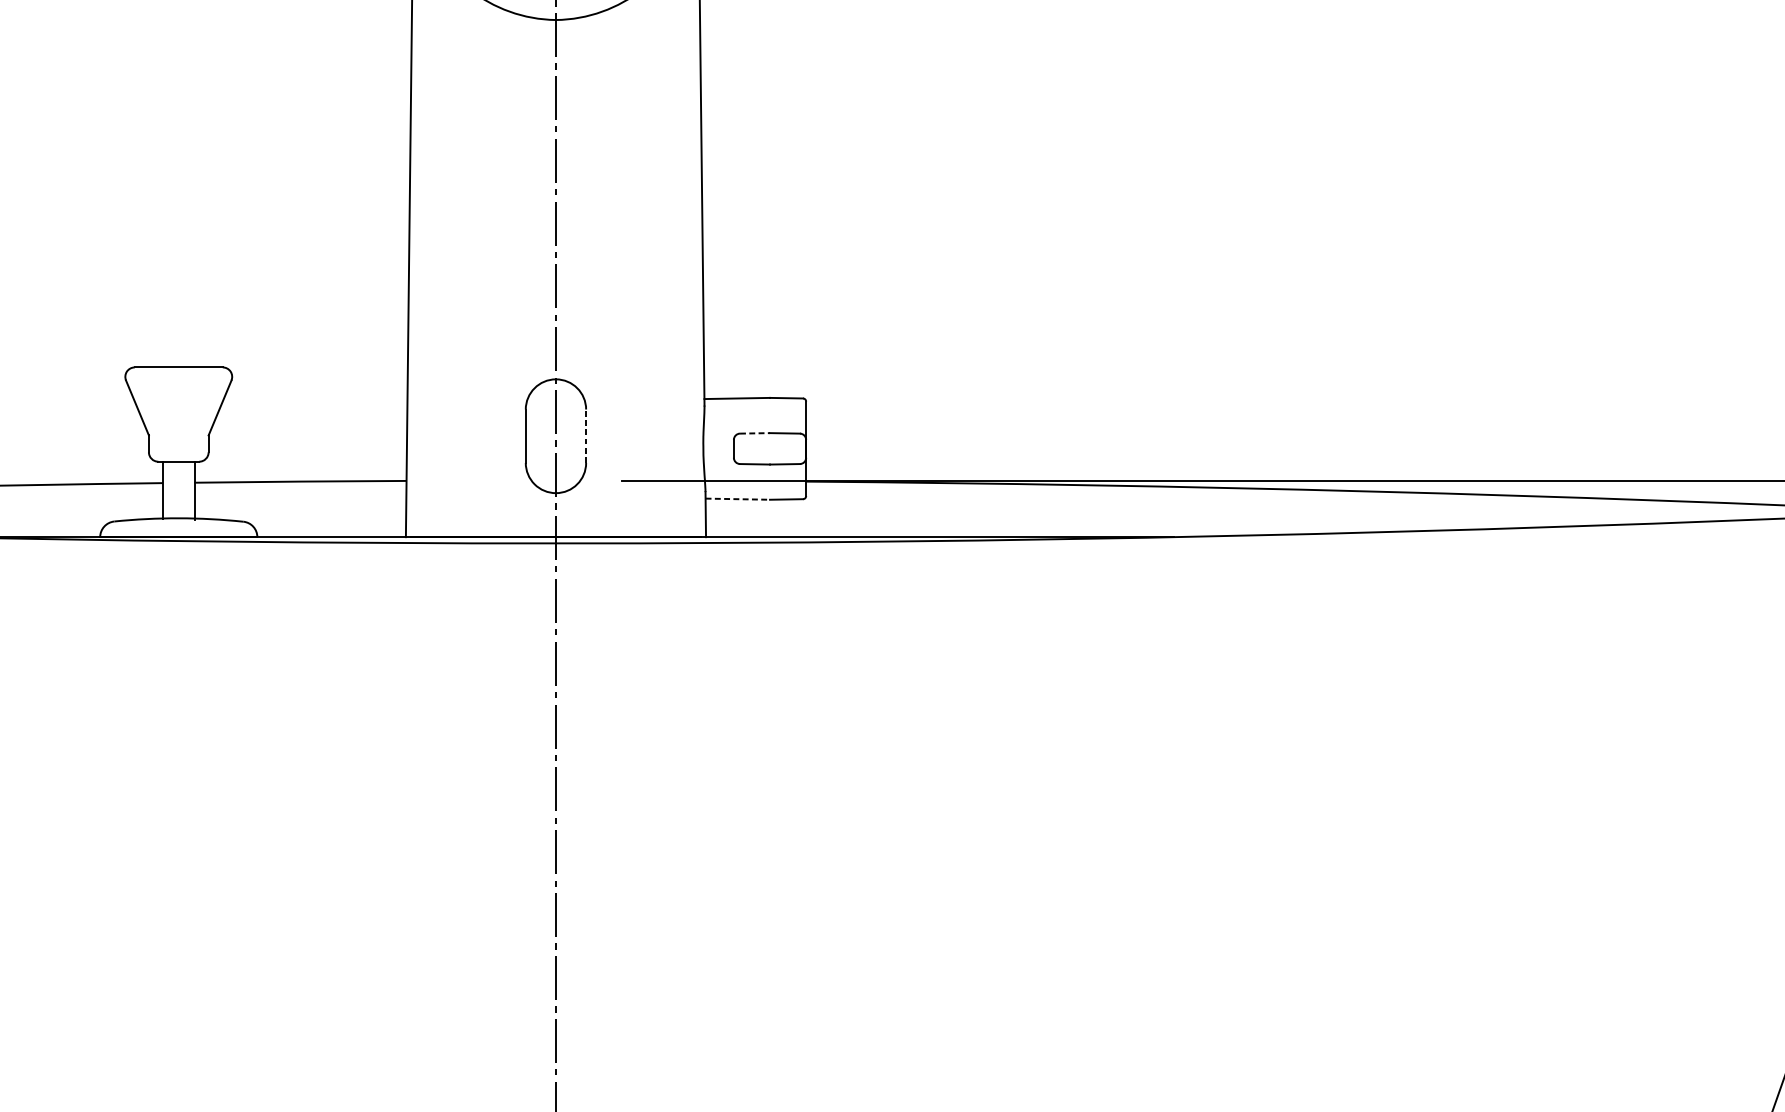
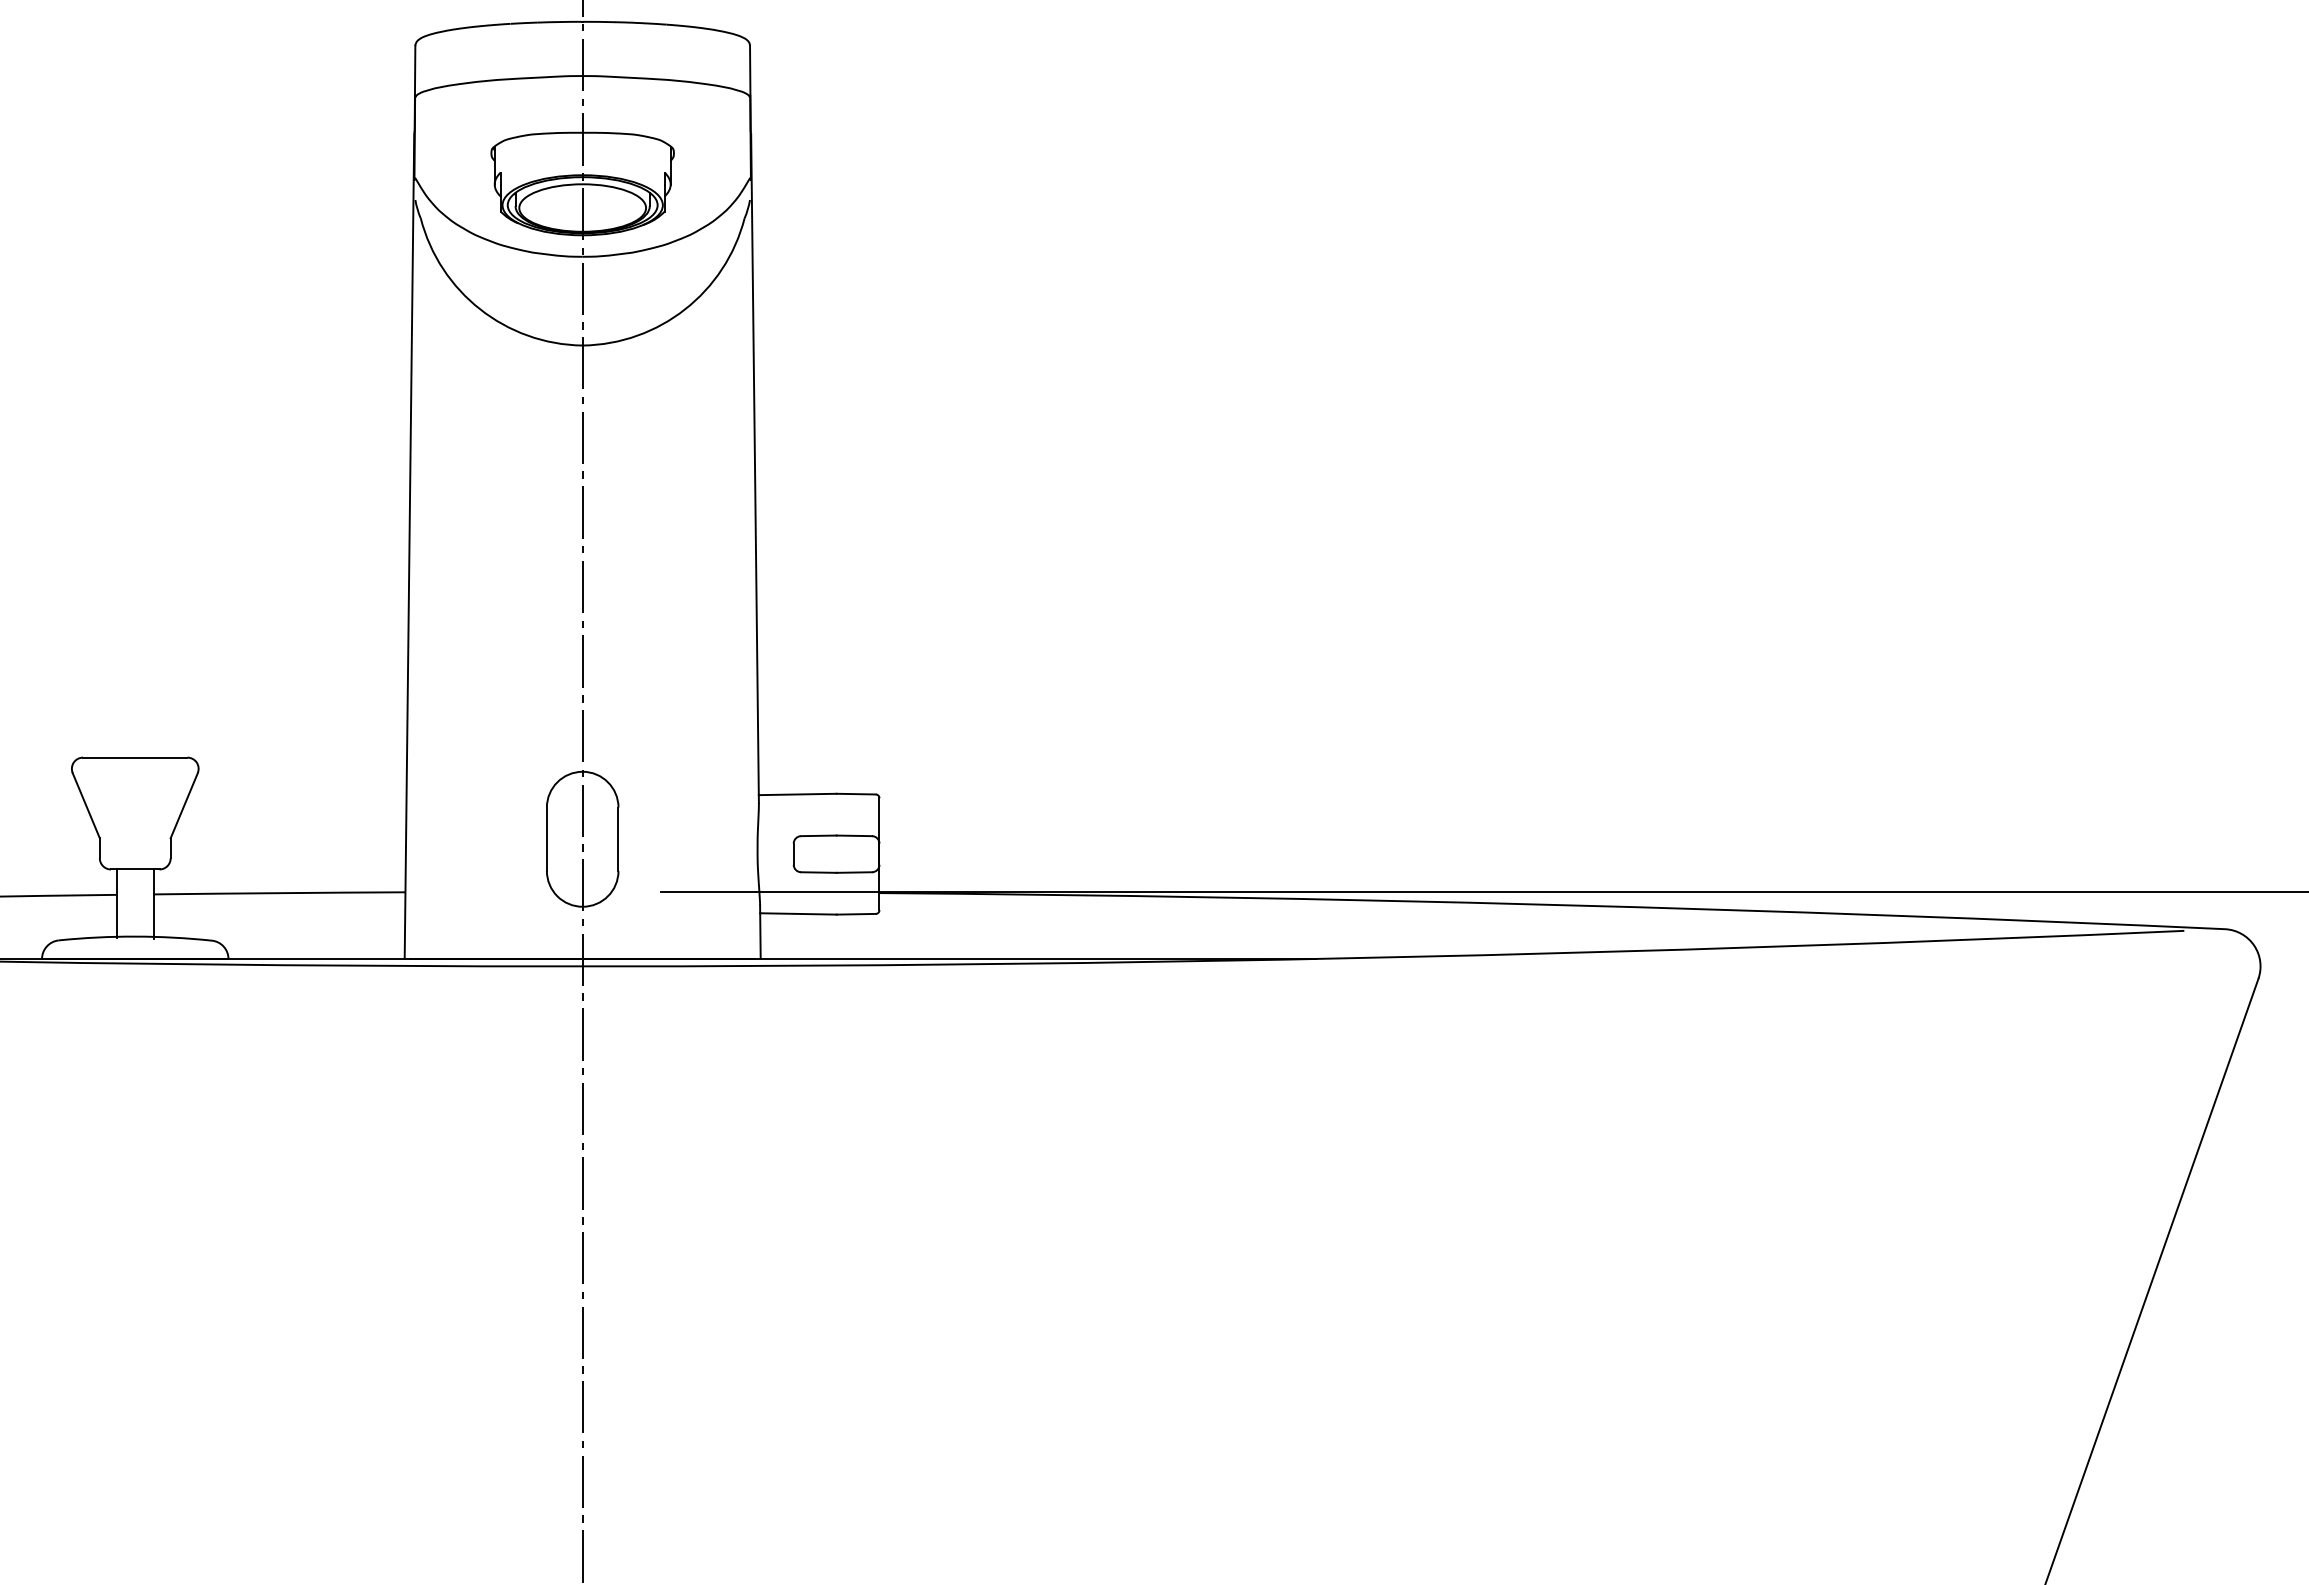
line: (754, 433) -> (818, 835), dashed -> solid
line: (586, 436) -> (618, 839), dashed -> solid
line: (737, 498) -> (798, 913), dashed -> solid

